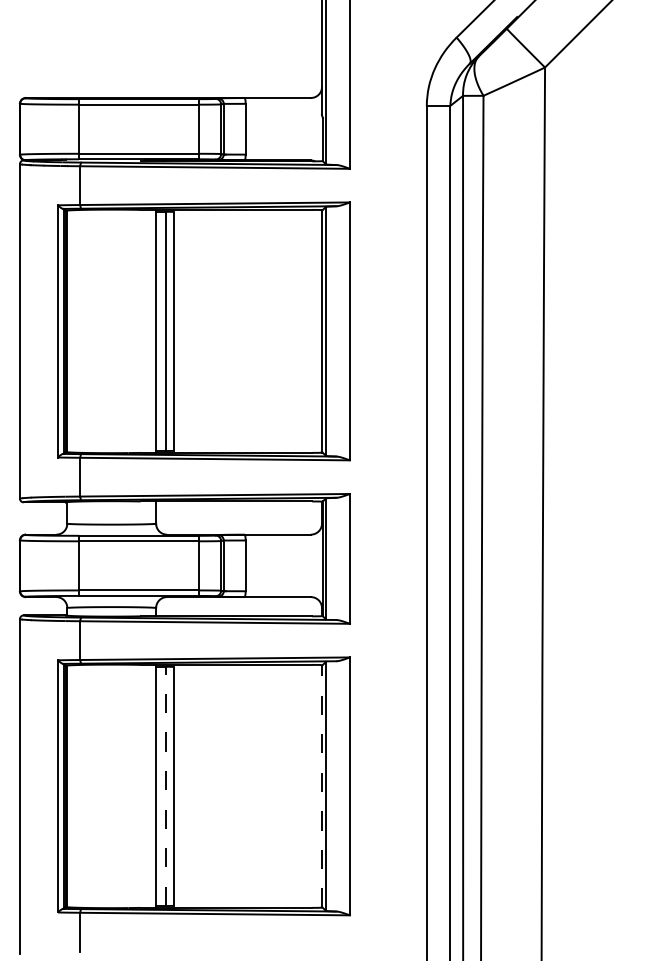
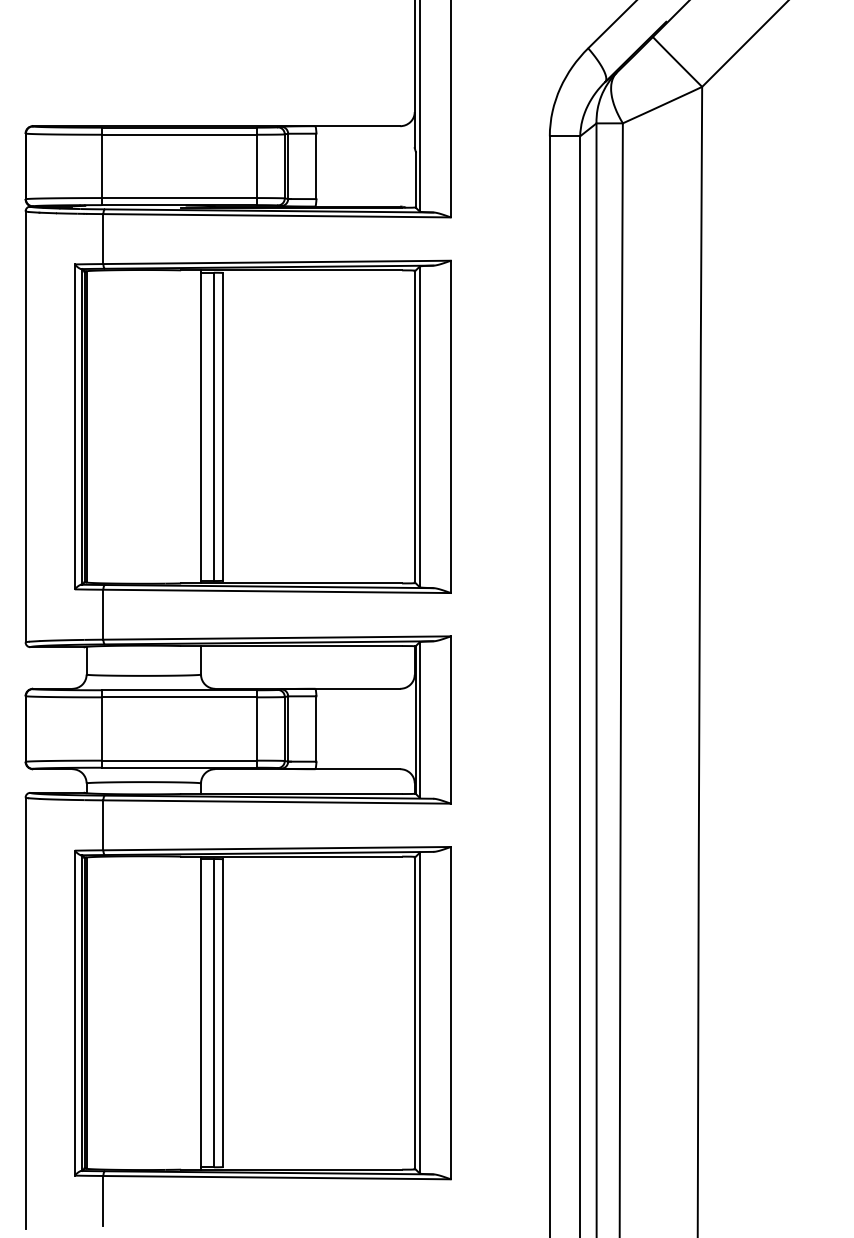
line: (321, 785) -> (414, 1011), dashed -> solid
line: (166, 786) -> (214, 1013), dashed -> solid

